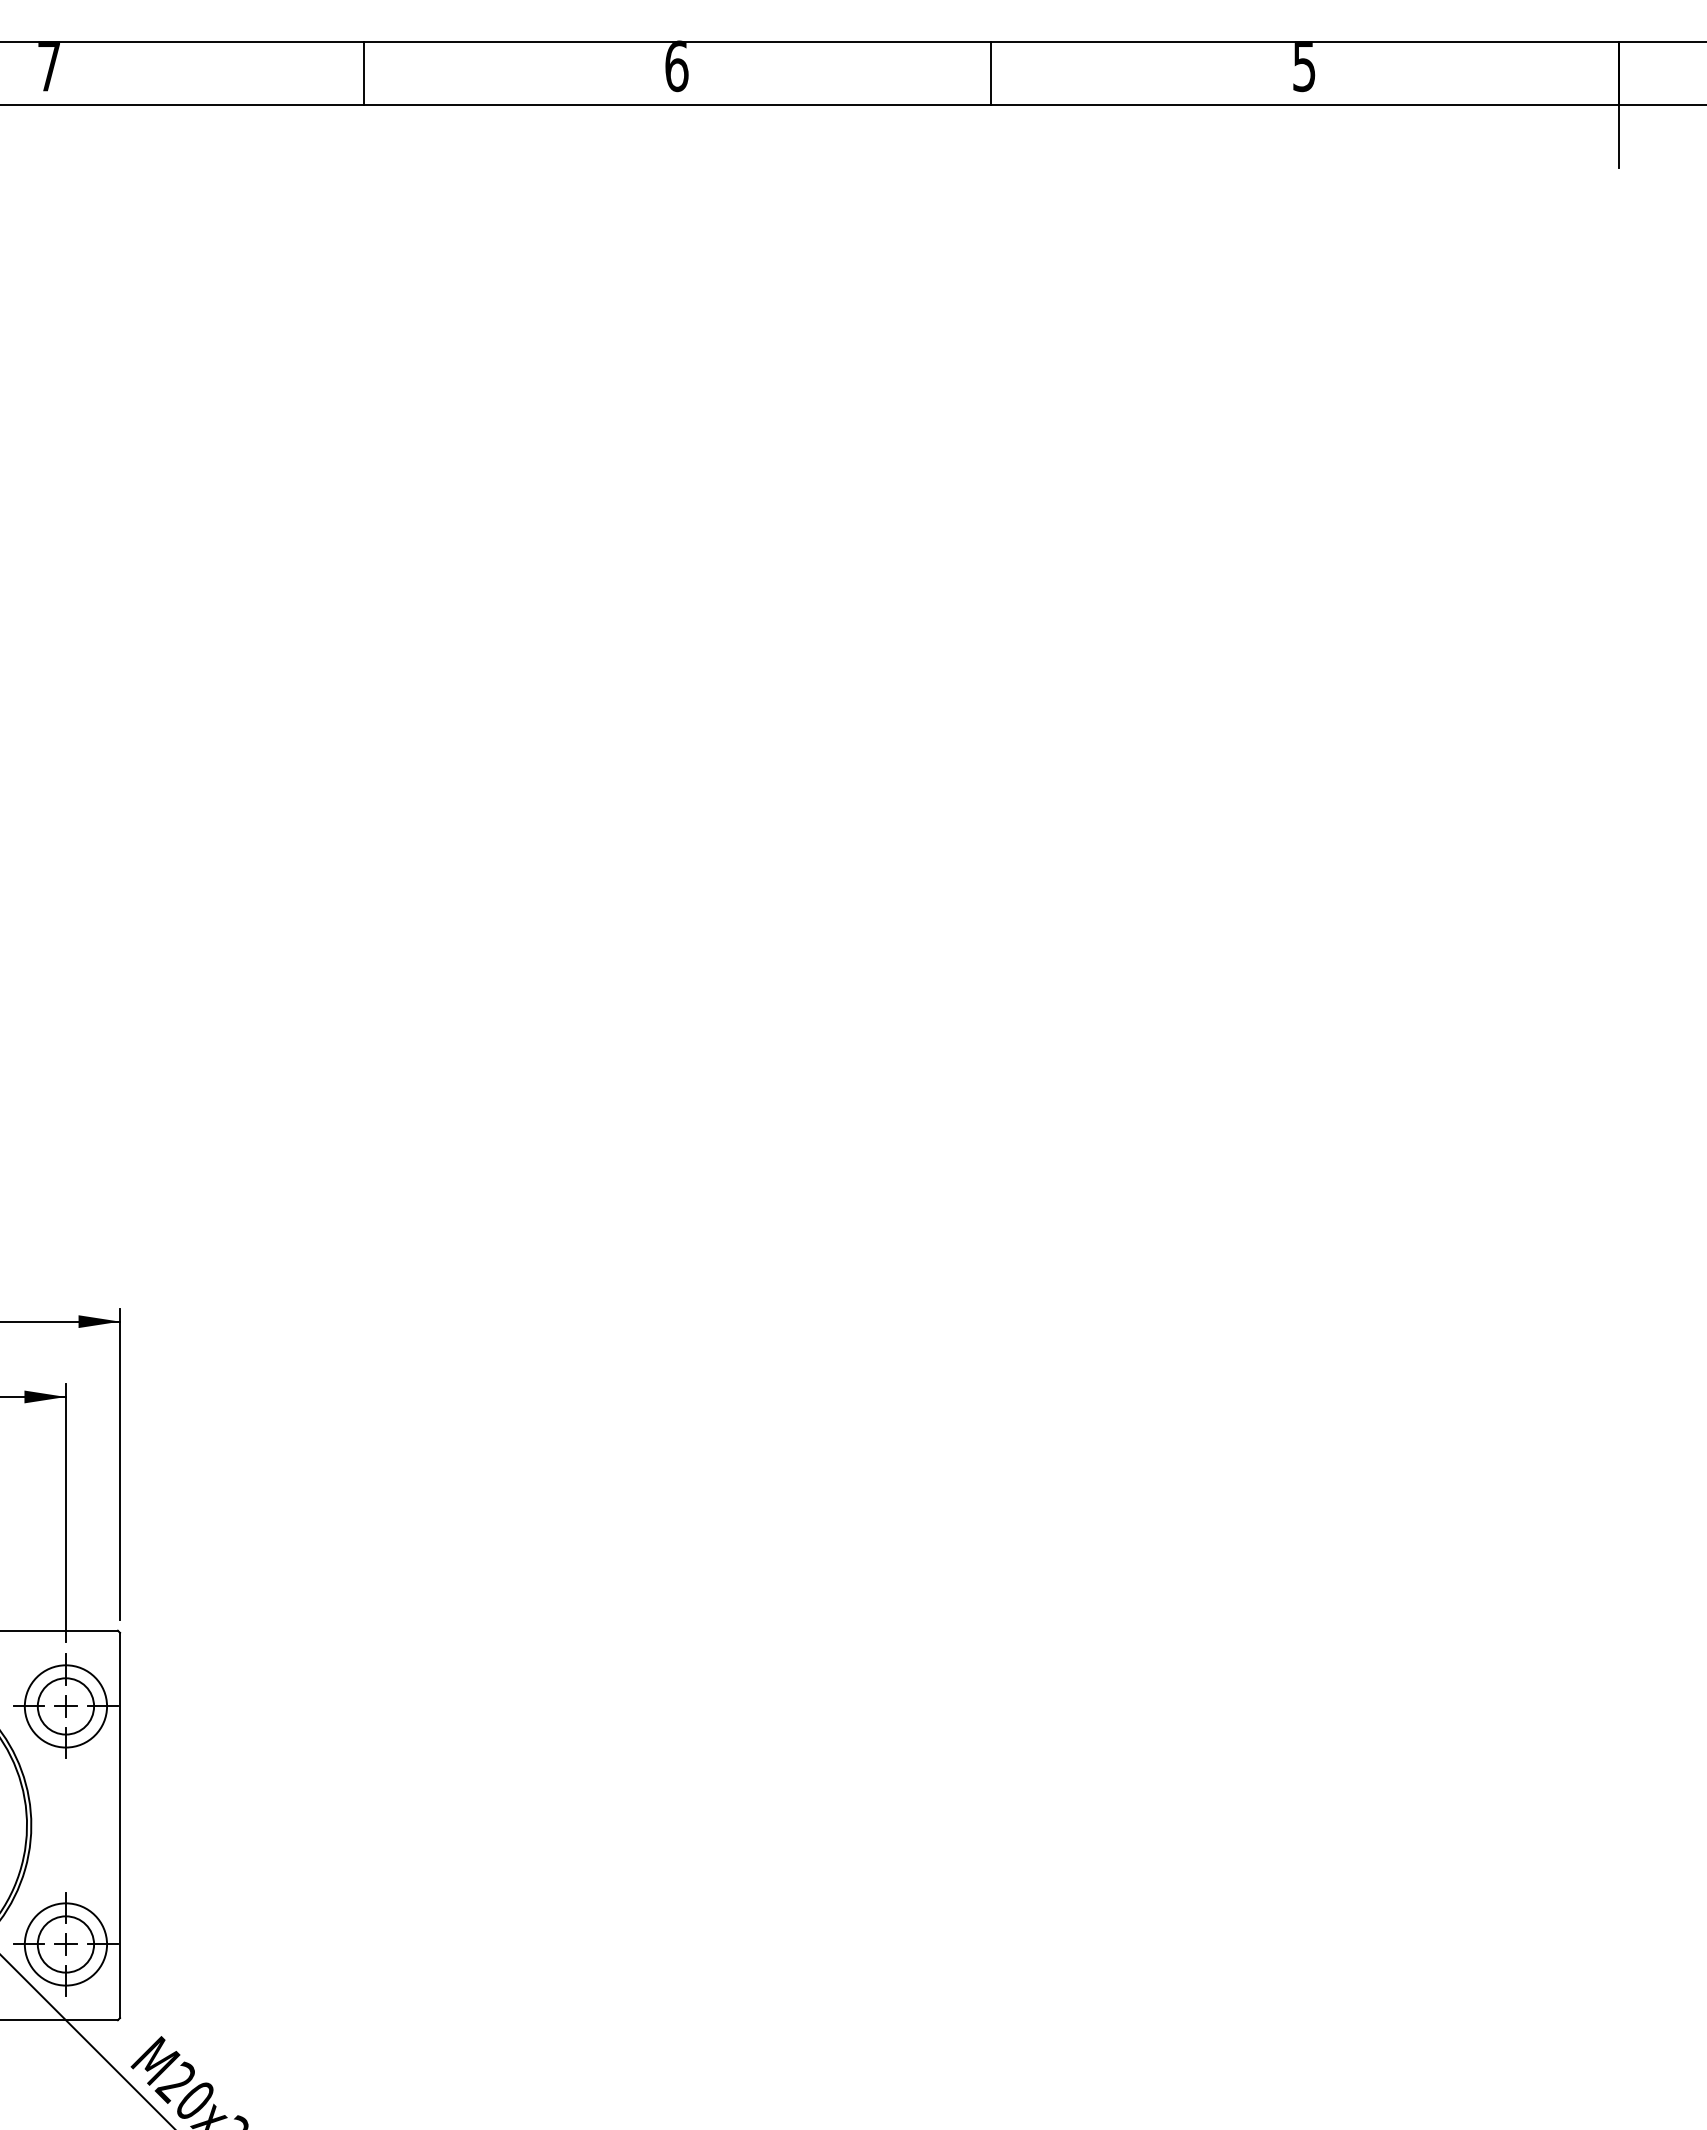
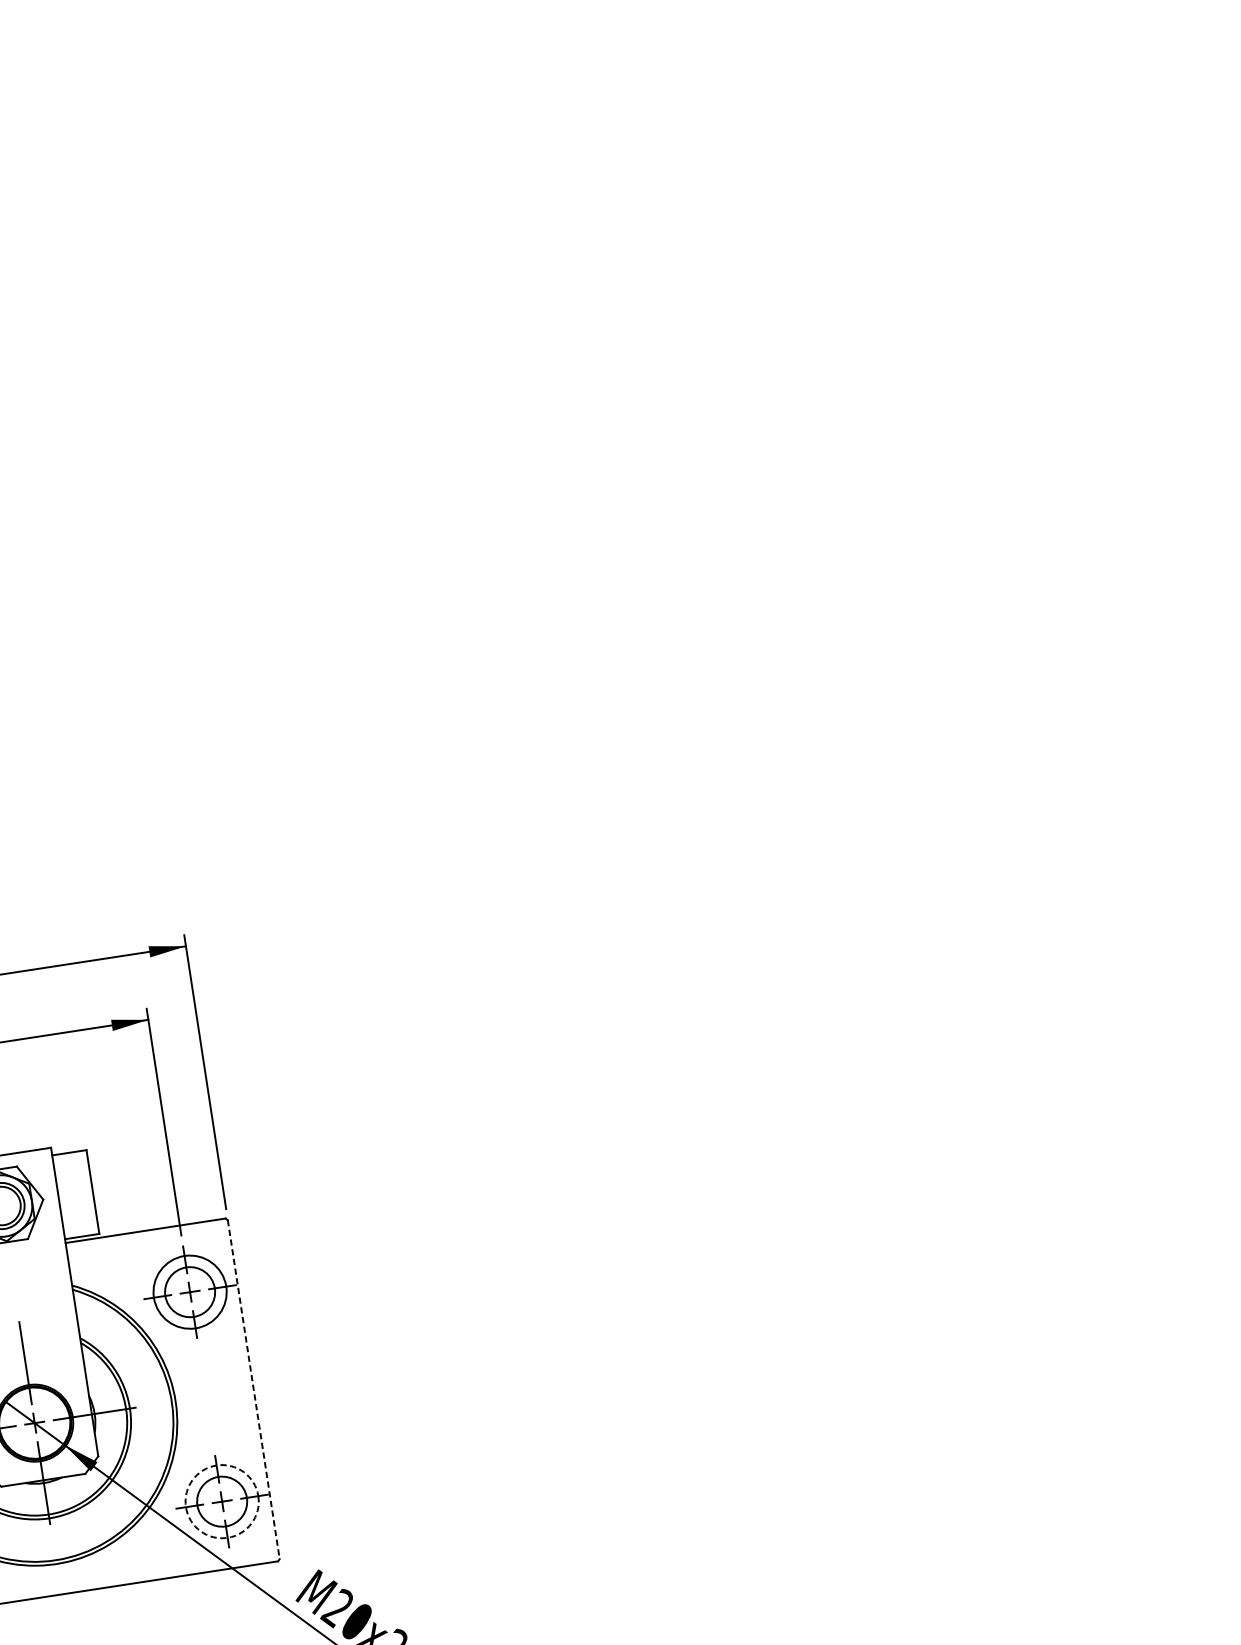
line: (120, 1825) -> (254, 1389), solid -> dashed
circle: (65, 1944) -> (221, 1501), solid -> dashed

